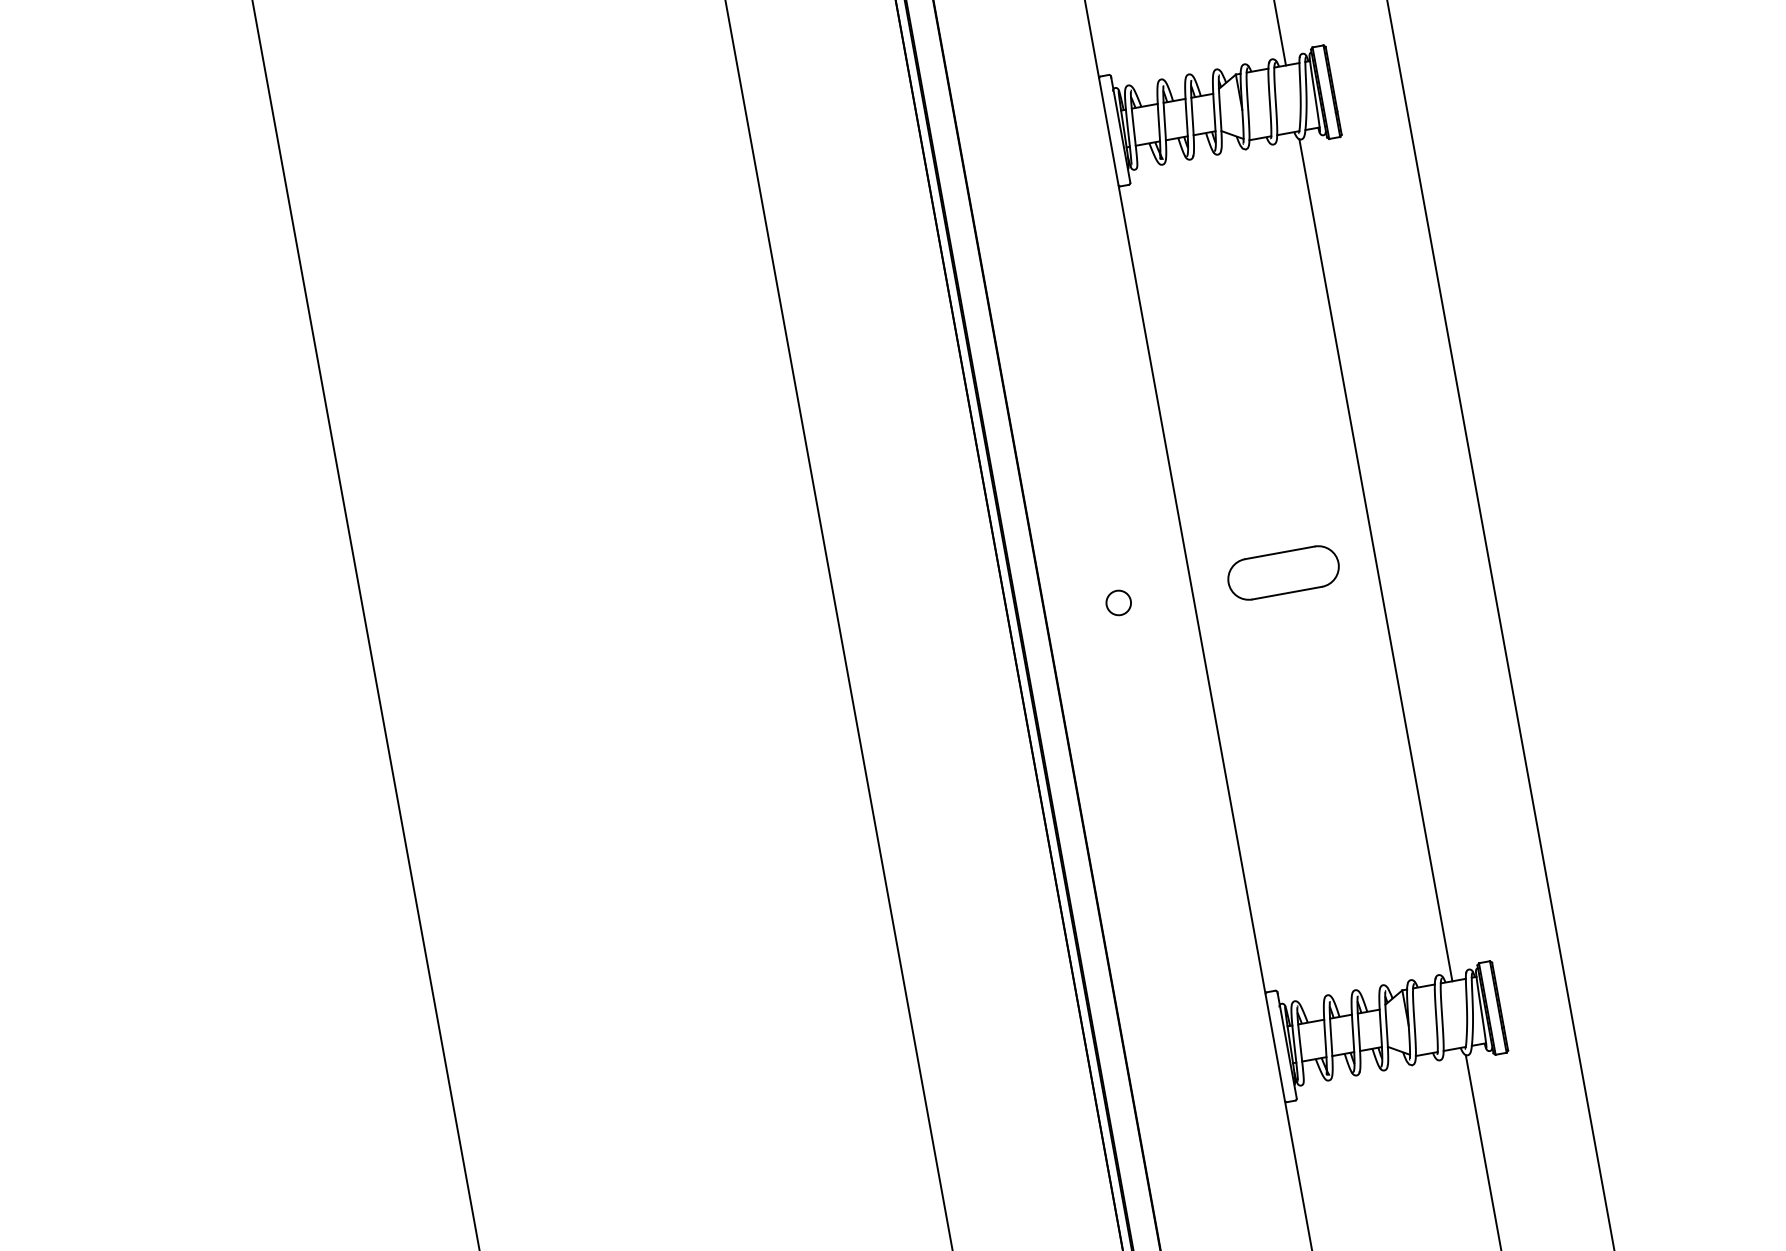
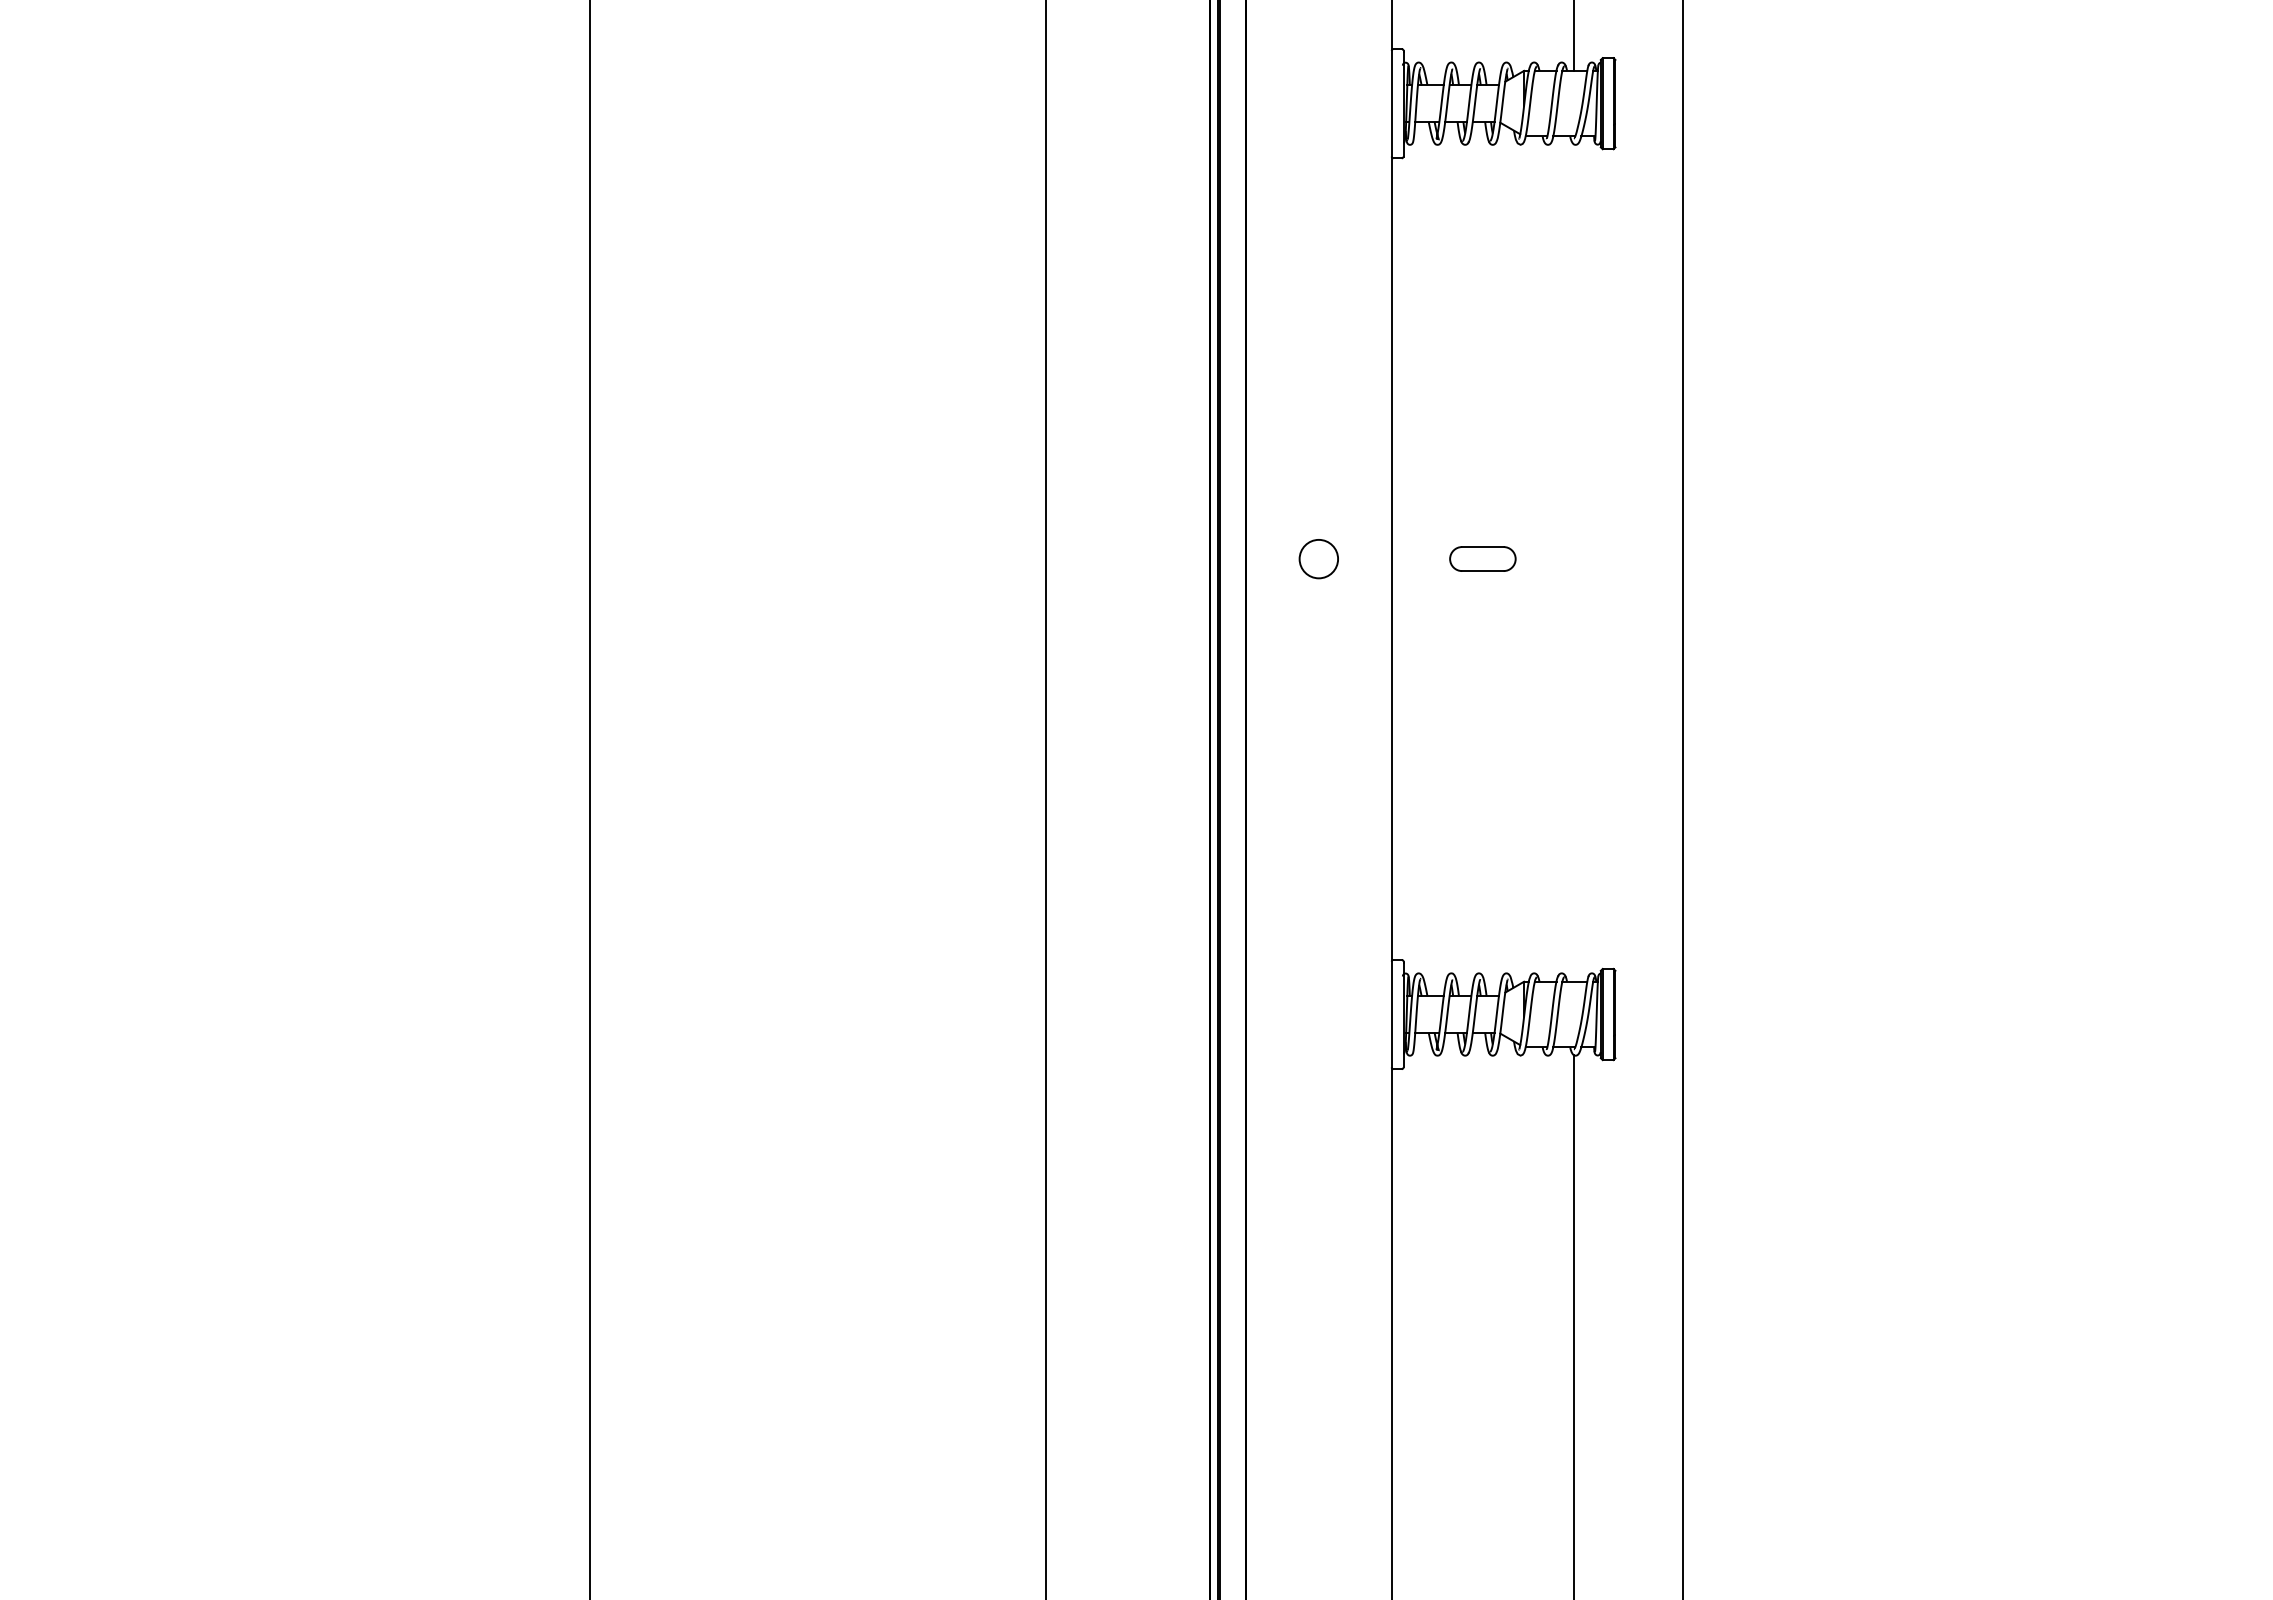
line: (1375, 559) -> (1573, 562), removed
part: (1283, 572) -> (1482, 558), size x0.6
circle: (1118, 603) -> (1318, 559), size x1.6

